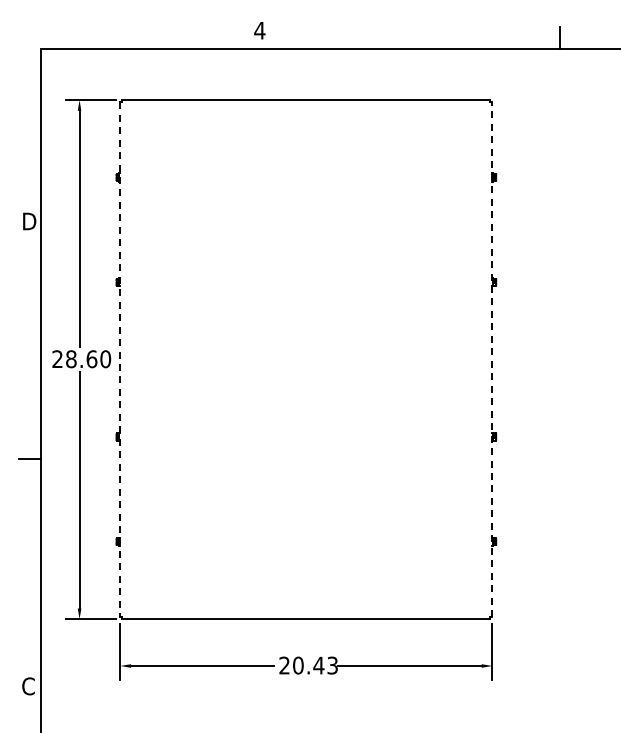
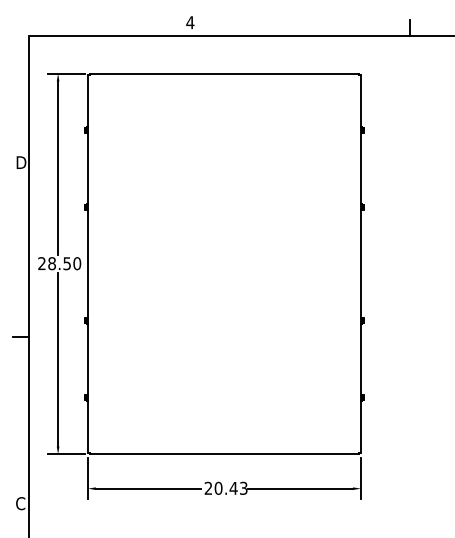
text: (91, 359) -> (66, 263), 28.60 -> 28.50
line: (492, 359) -> (360, 263), dashed -> solid
line: (120, 360) -> (88, 264), dashed -> solid

